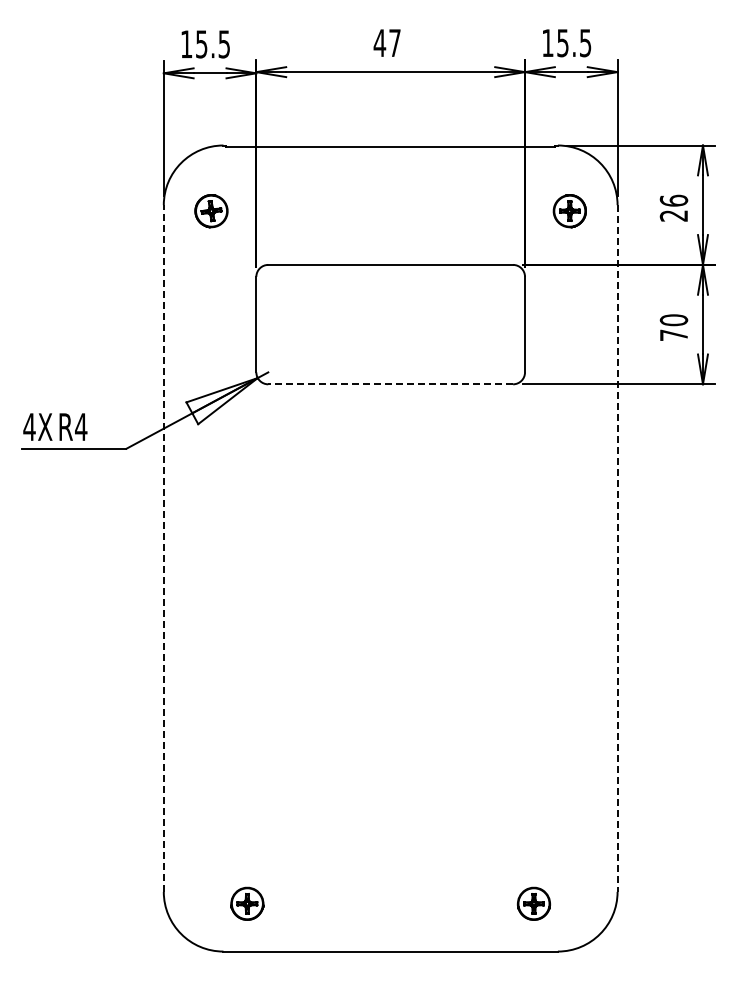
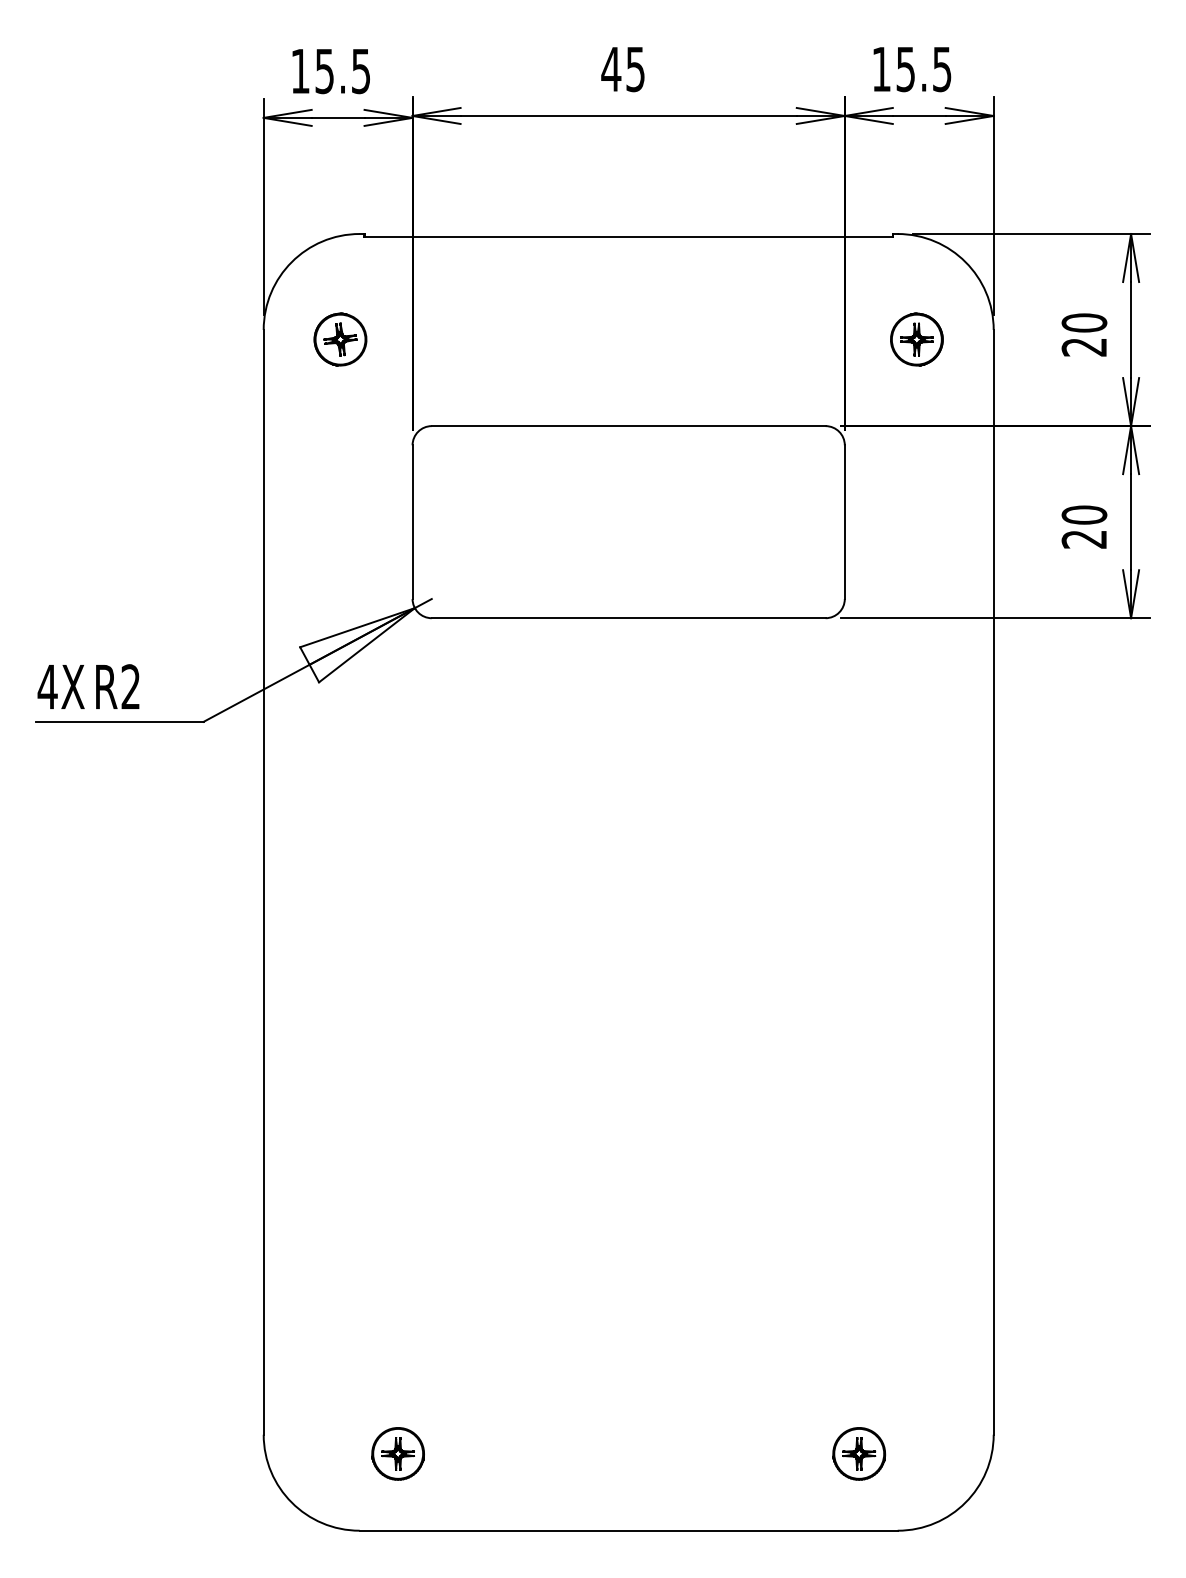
text: (394, 43) -> (634, 69), 47 -> 45
text: (673, 200) -> (1083, 322), 26 -> 20
text: (673, 335) -> (1083, 539), 70 -> 20
line: (390, 384) -> (628, 618), dashed -> solid
text: (81, 426) -> (131, 686), R4 -> R2
line: (163, 548) -> (263, 882), dashed -> solid
line: (617, 549) -> (993, 883), dashed -> solid

